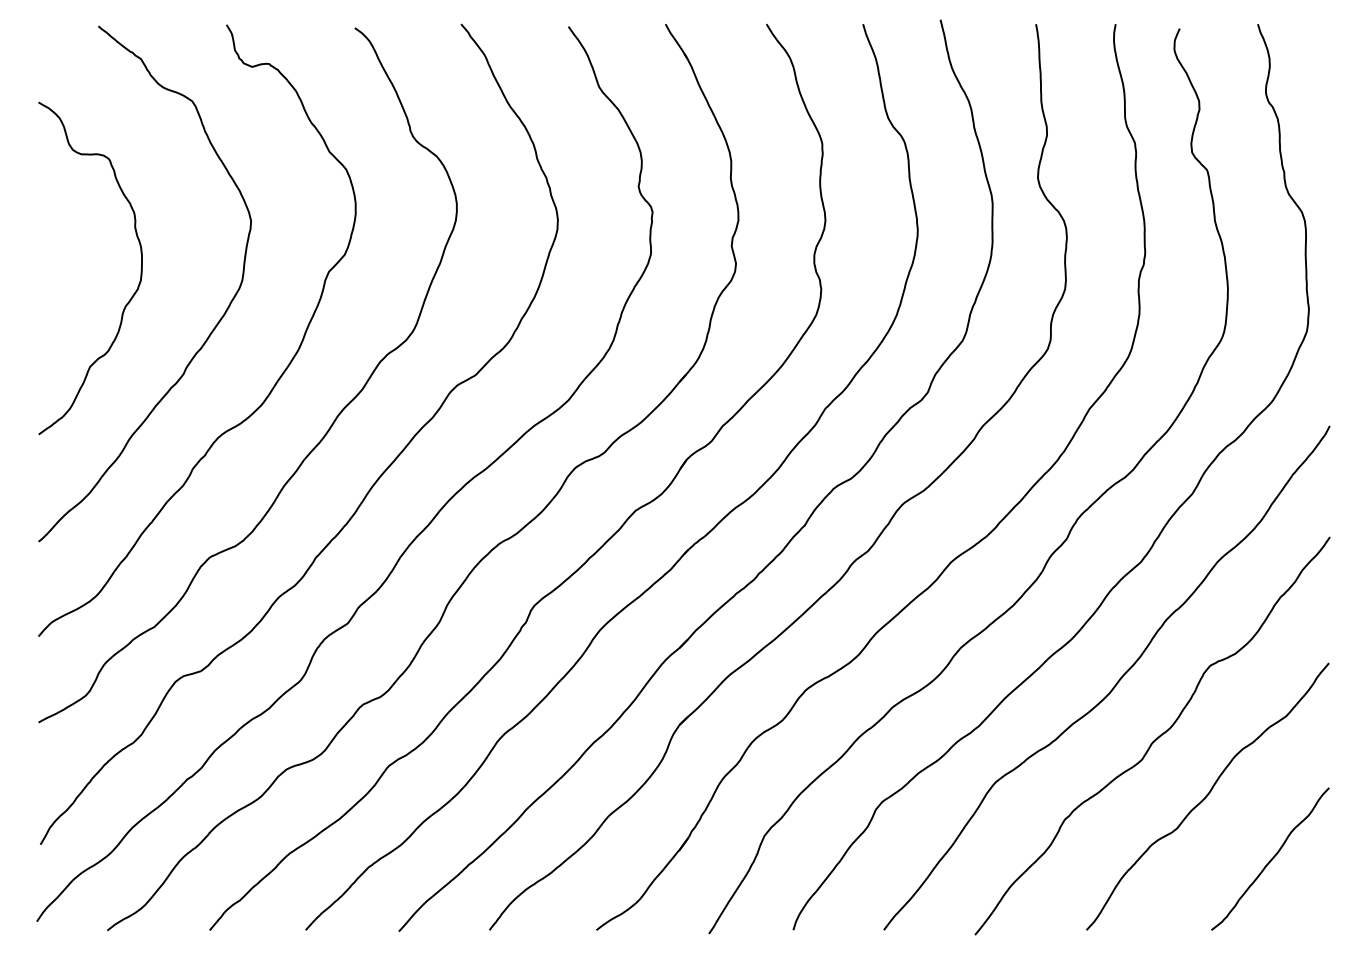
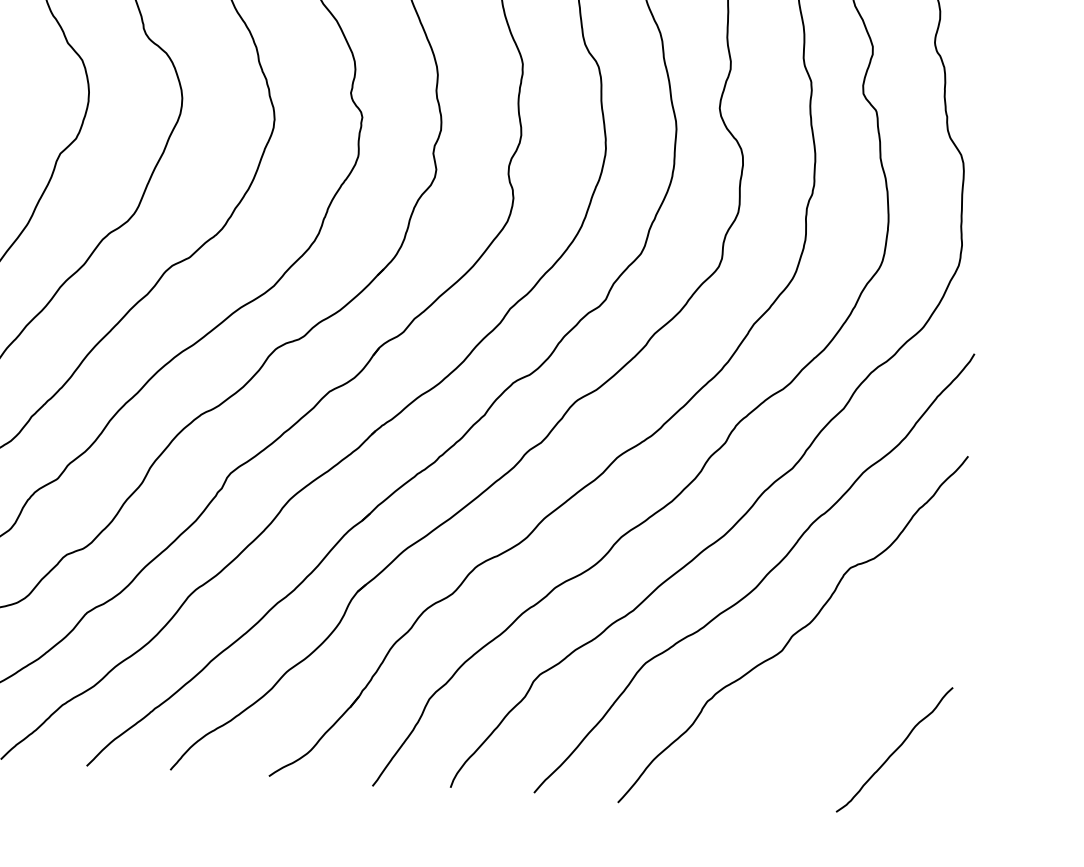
curve: (1207, 796) -> (840, 688), removed

